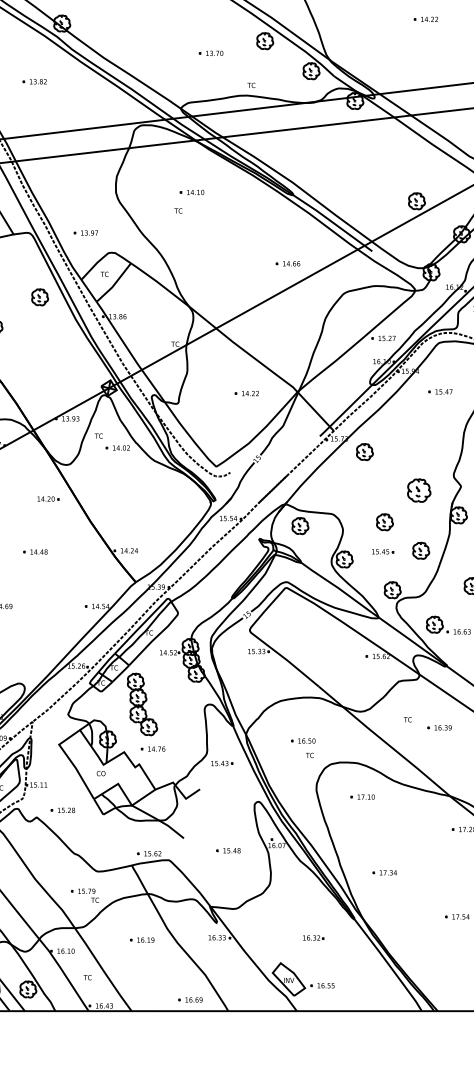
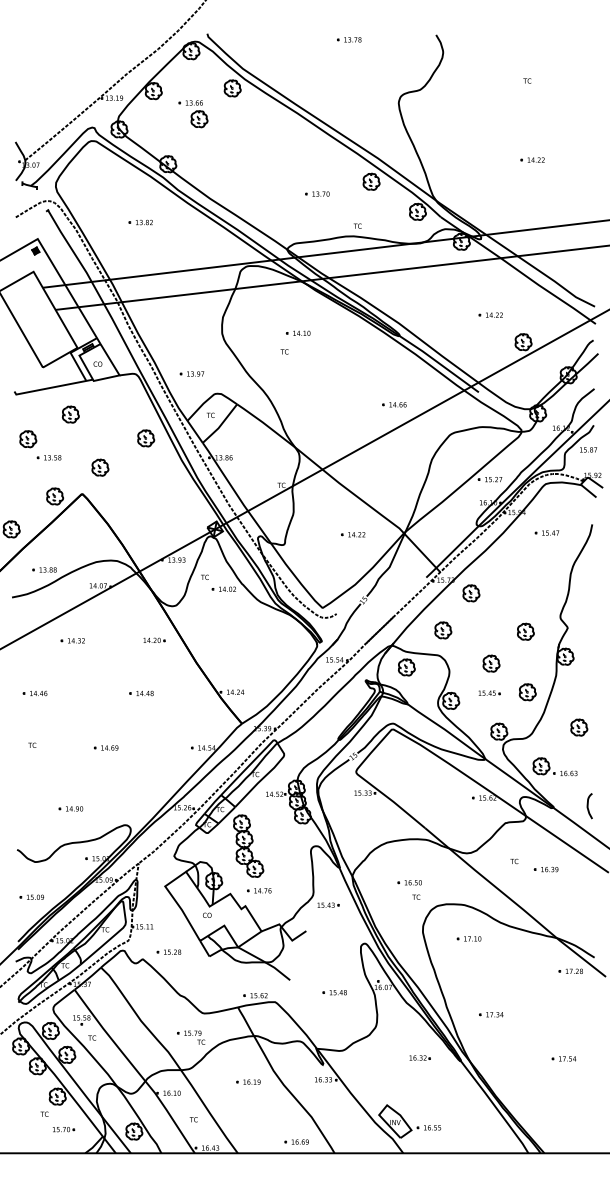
part: (383, 173) -> (490, 314), added
part: (337, 489) -> (443, 630), added
part: (418, 490) -> (525, 631), size x0.71
part: (313, 937) -> (419, 1057), moved

